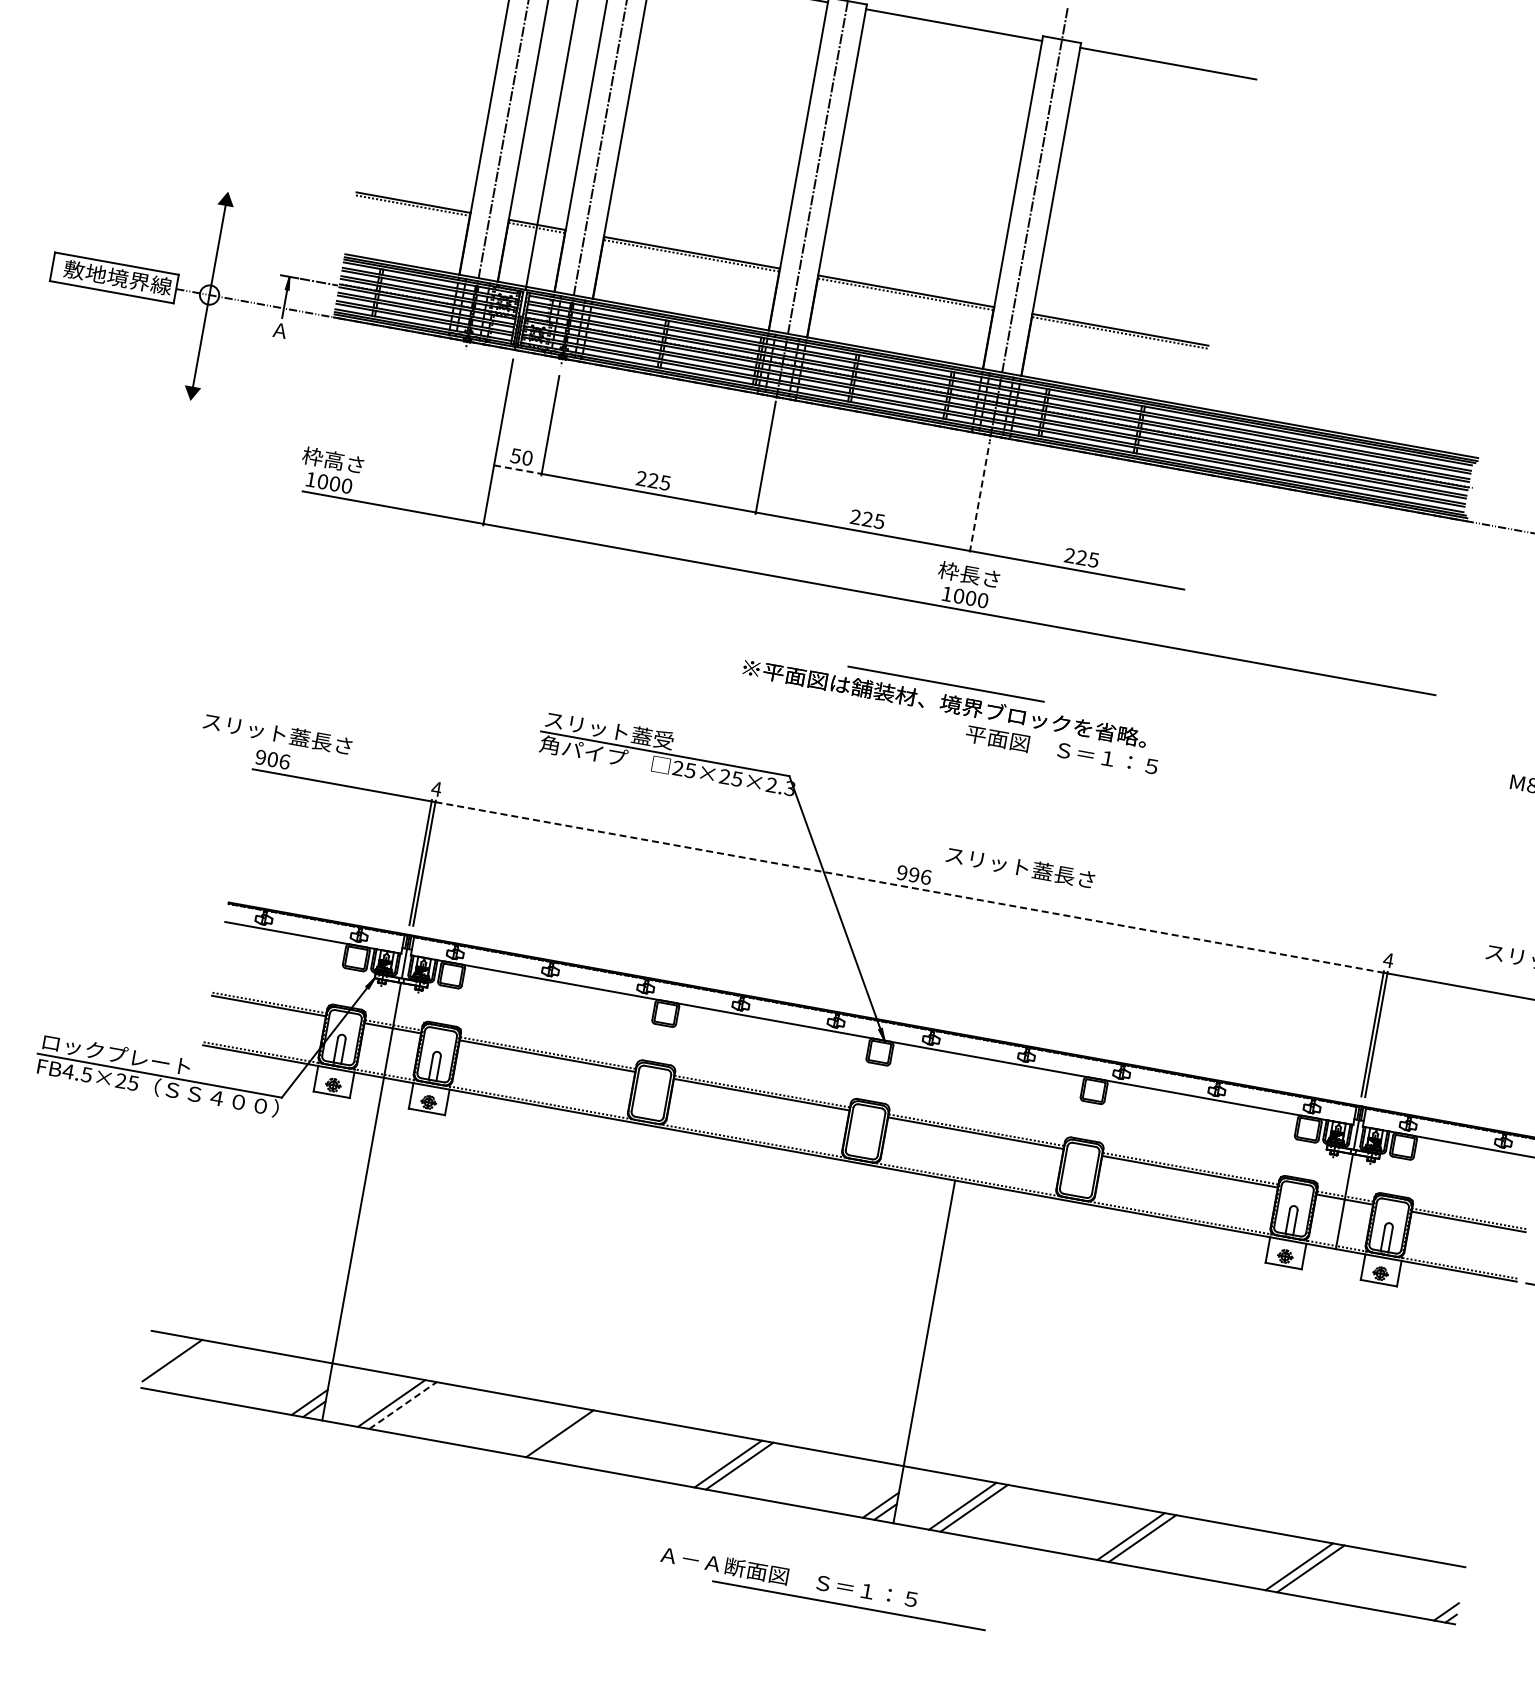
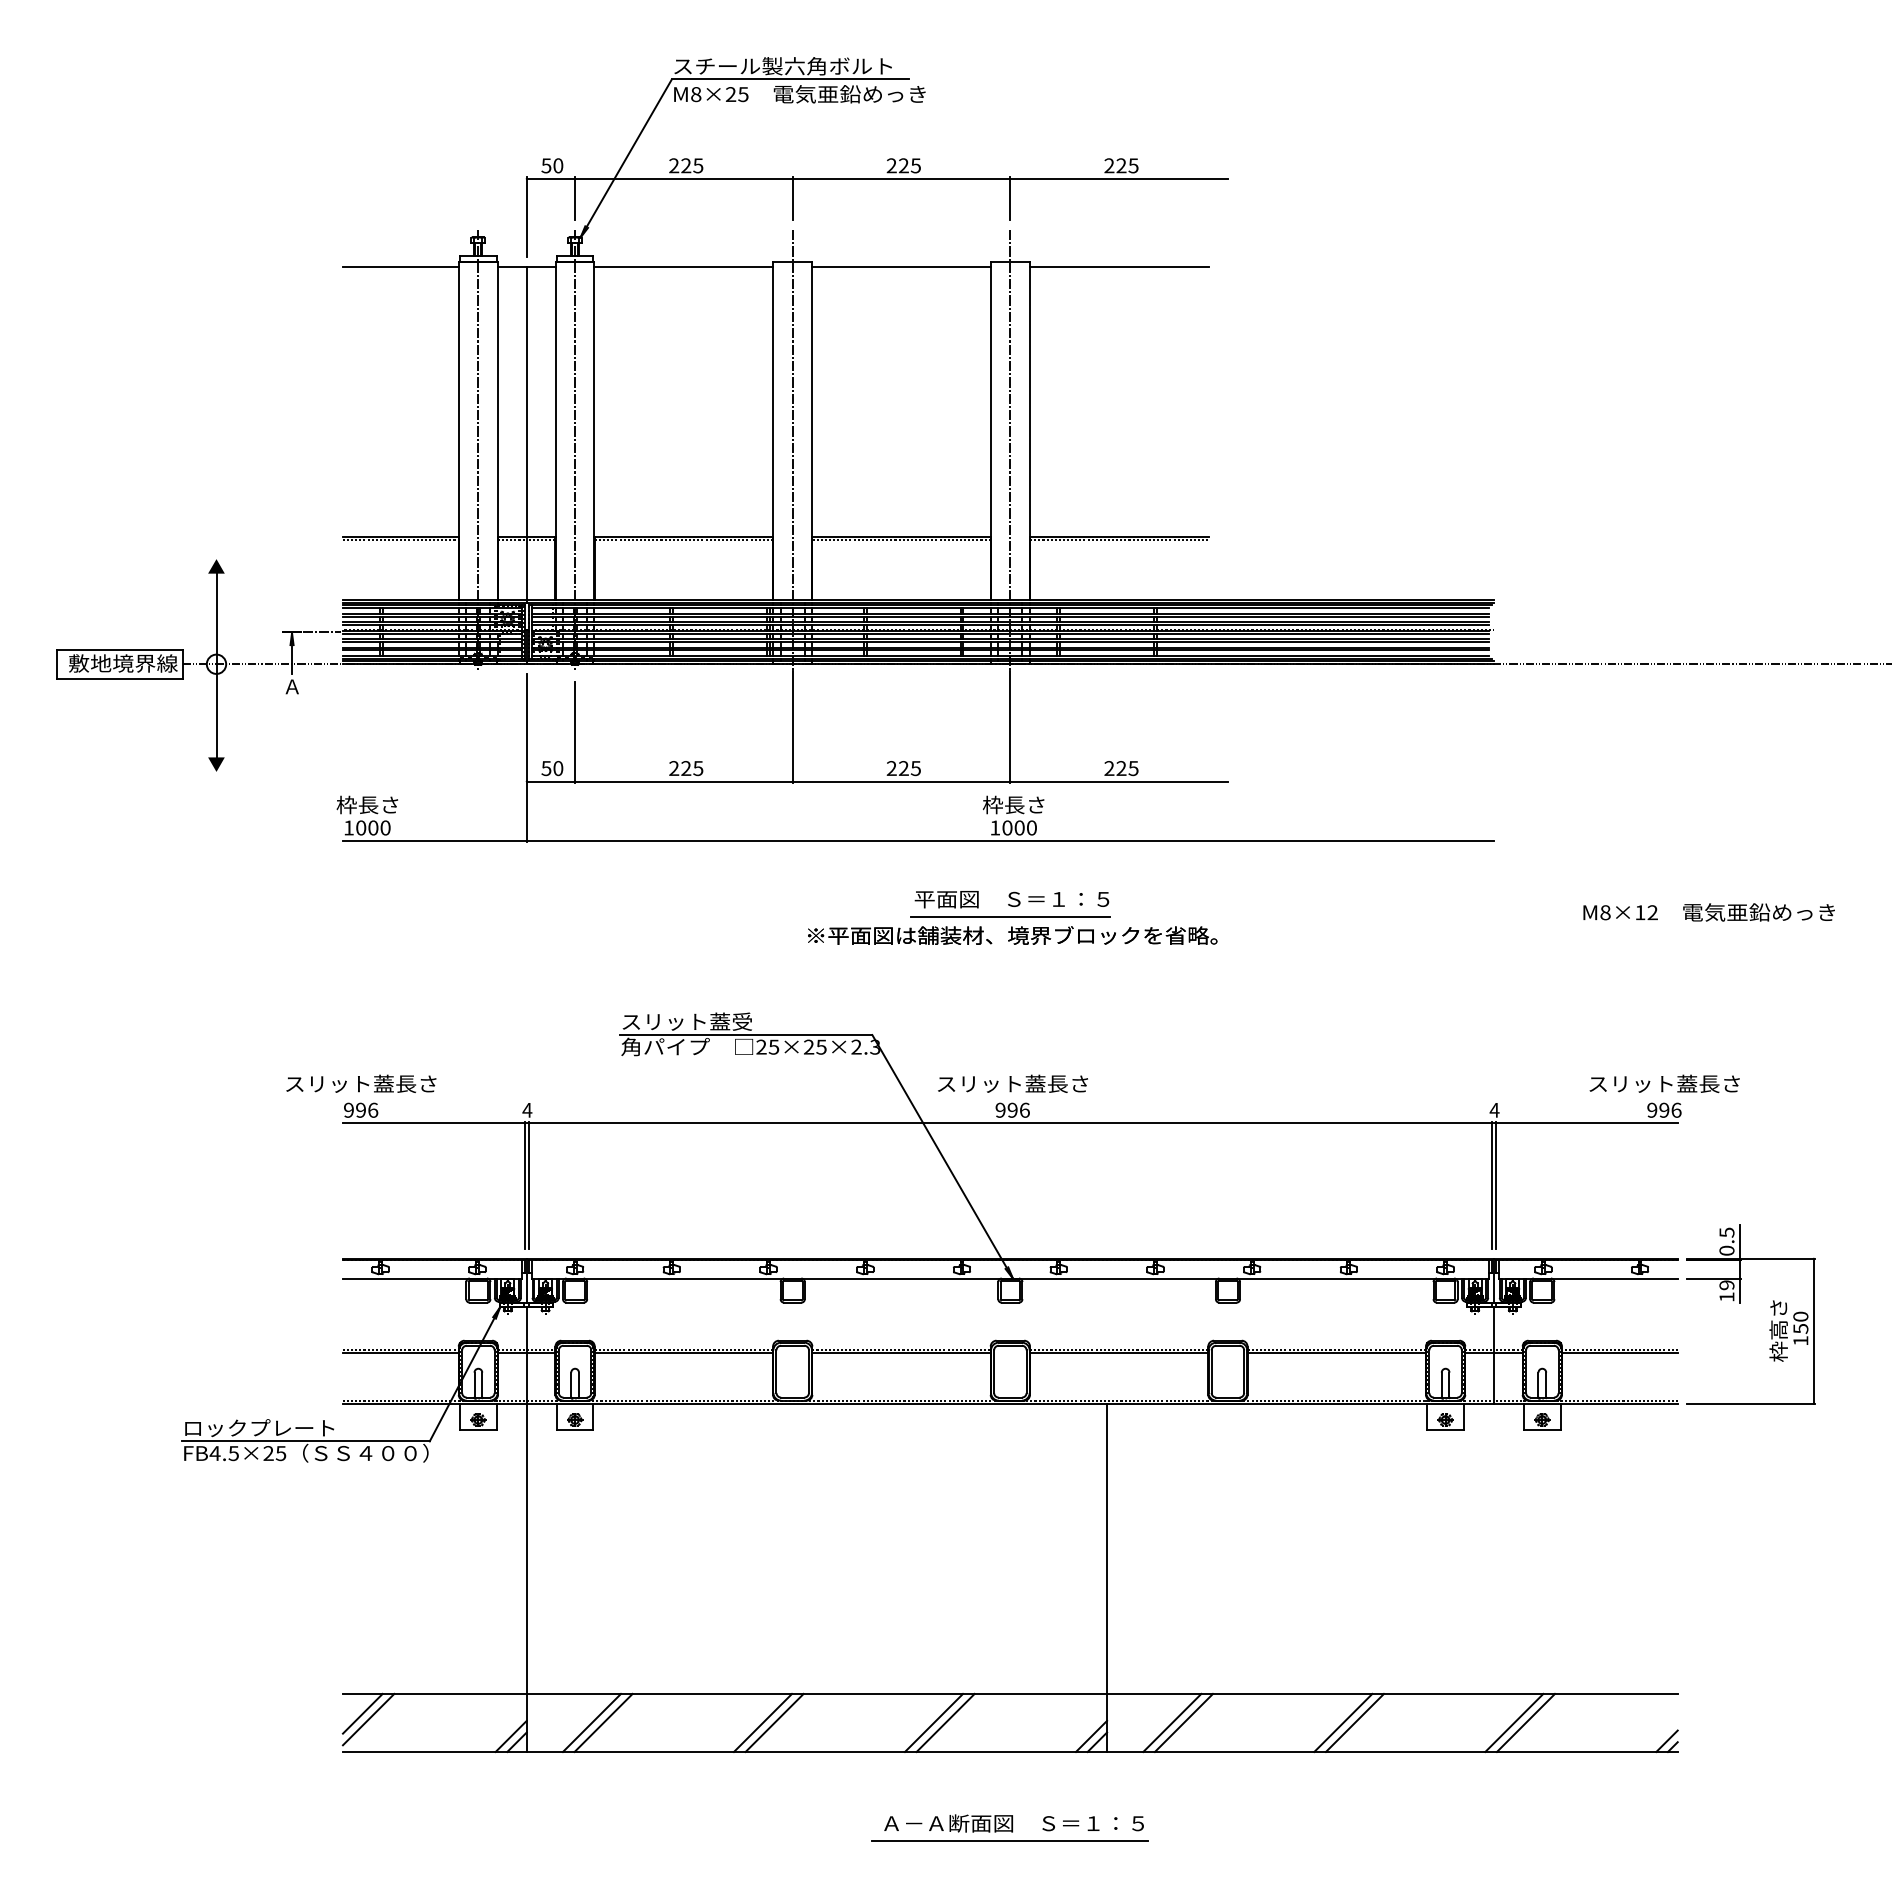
text: (334, 459) -> (368, 804), 枠高さ -> 枠長さ
line: (518, 469) -> (551, 781), dashed -> solid
line: (979, 496) -> (1010, 726), dashed -> solid
text: (1061, 750) -> (1011, 899), moved
text: (272, 758) -> (360, 1109), 906 -> 996
text: (1020, 866) -> (1012, 1083), moved
line: (909, 887) -> (1010, 1123), dashed -> solid
line: (167, 1353) -> (362, 1713), added
line: (403, 1405) -> (603, 1722), dashed -> solid
line: (571, 1435) -> (774, 1722), added
line: (848, 1605) -> (1009, 1840), moved

